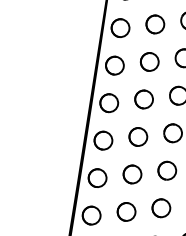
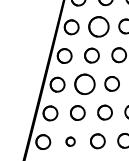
part: (155, 24) -> (99, 26), size x1.4
part: (143, 99) -> (84, 84), size x1.4
part: (132, 174) -> (70, 141), size x0.6

